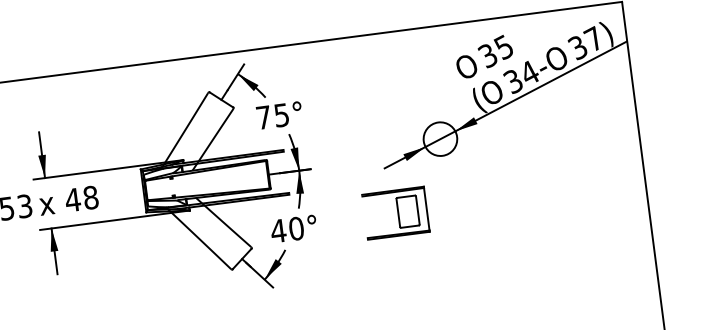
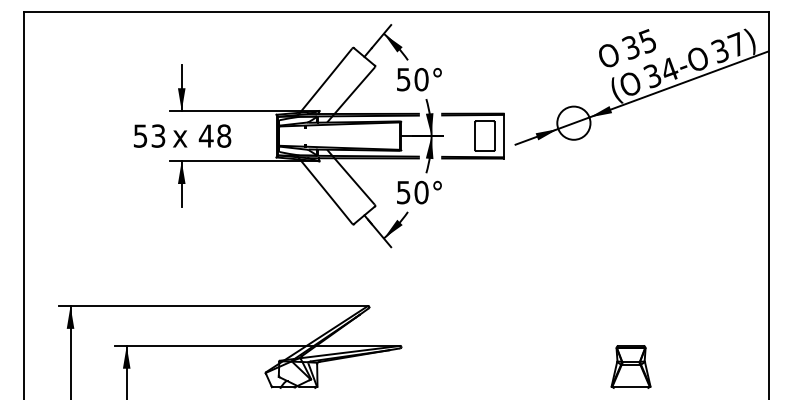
text: (272, 116) -> (412, 79), 75° -> 50°
part: (395, 212) -> (472, 135), moved
text: (278, 230) -> (403, 192), 40° -> 50°

